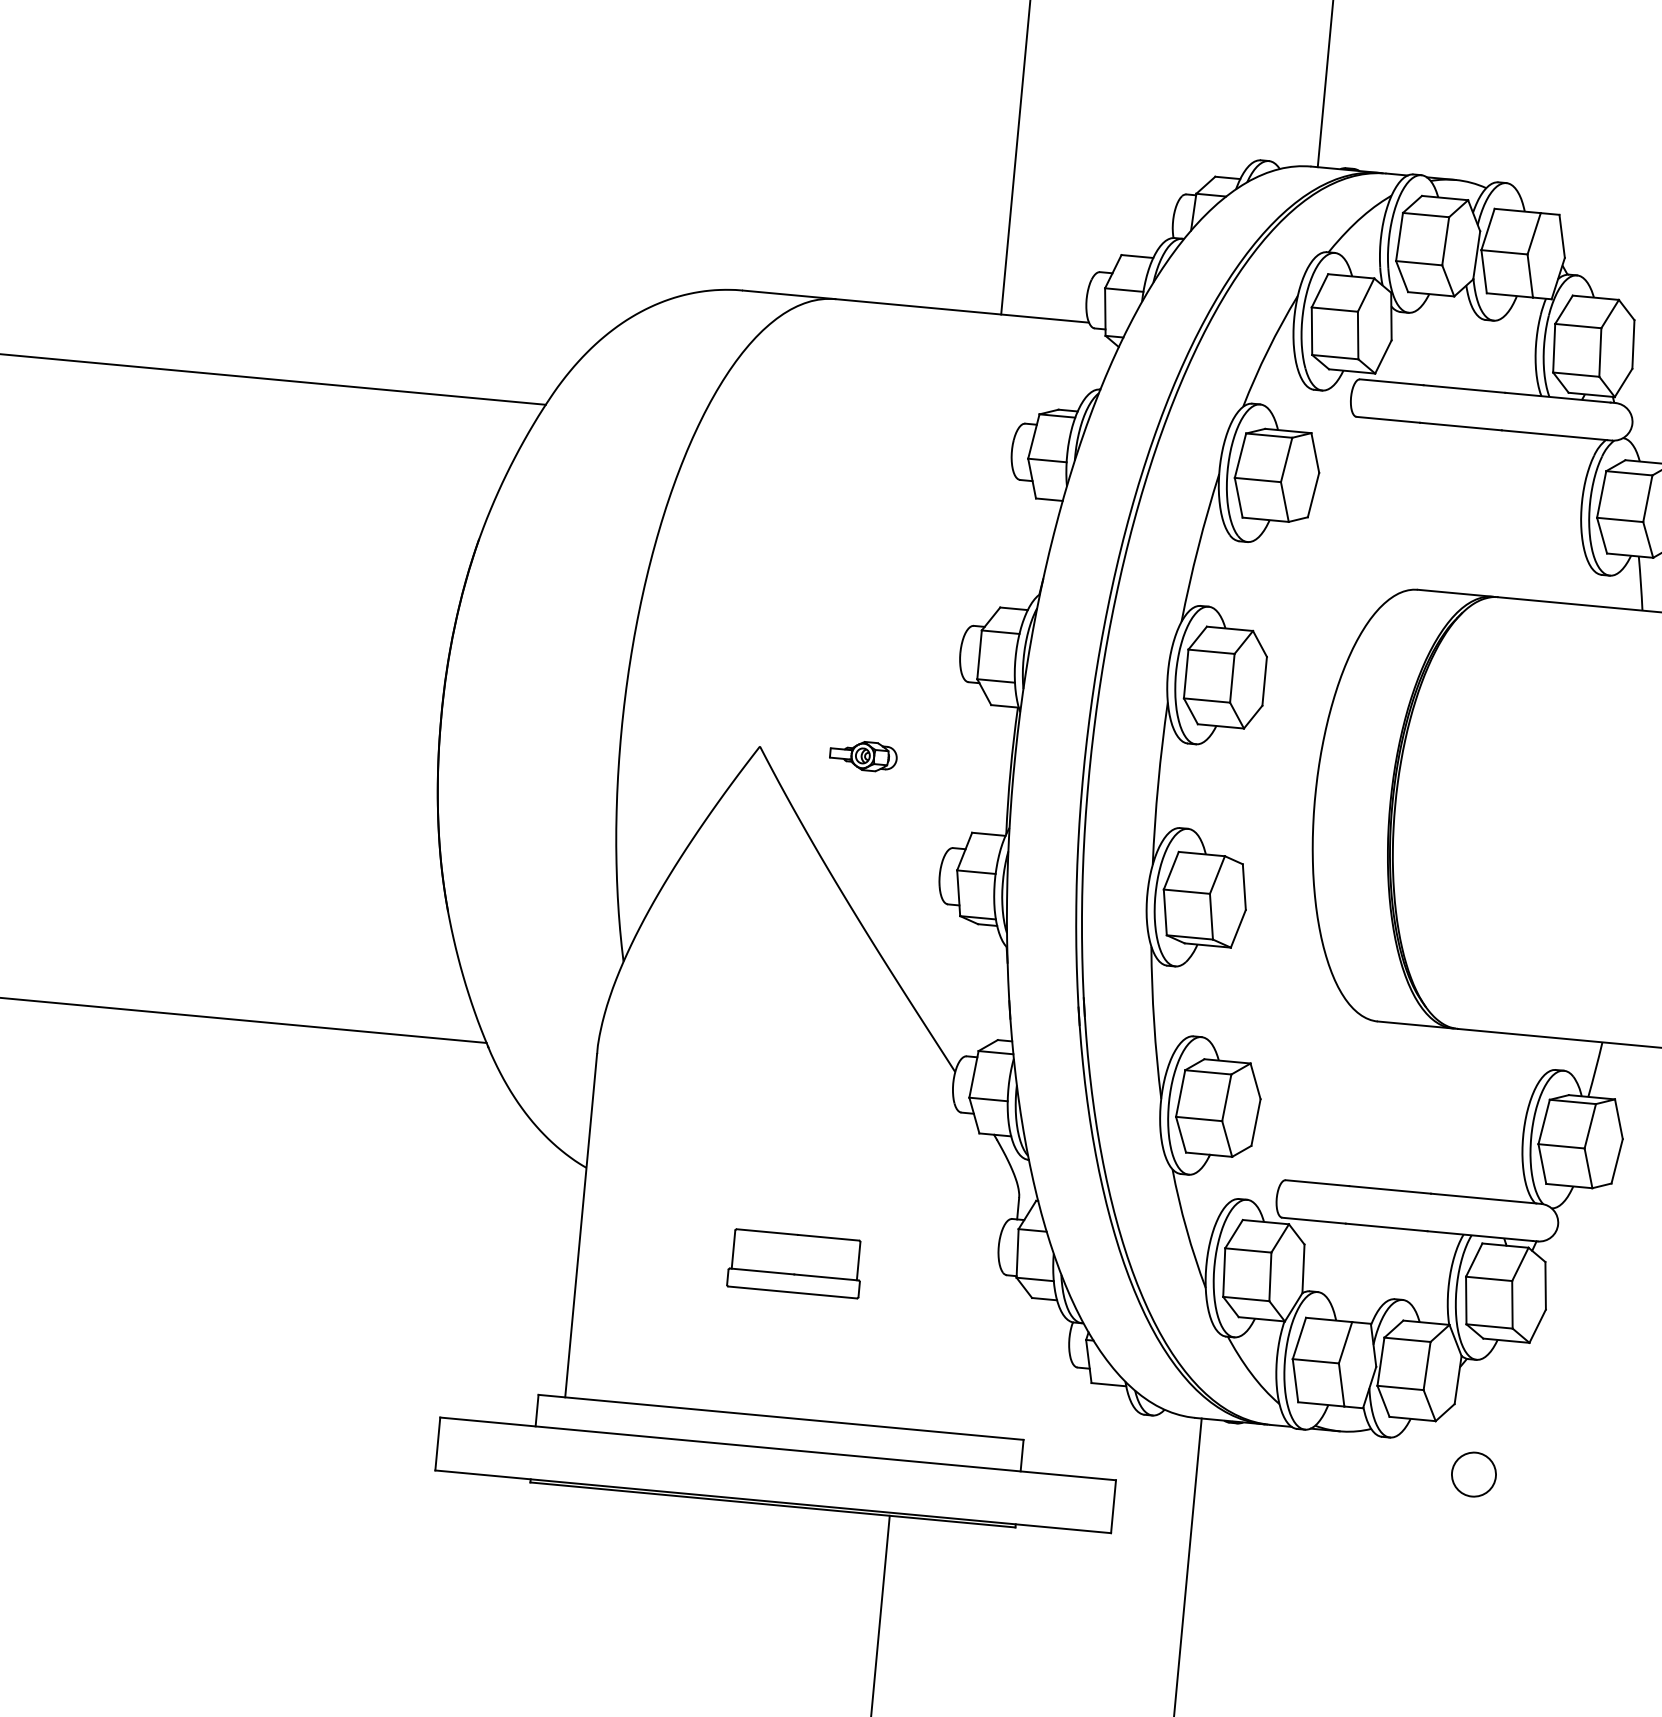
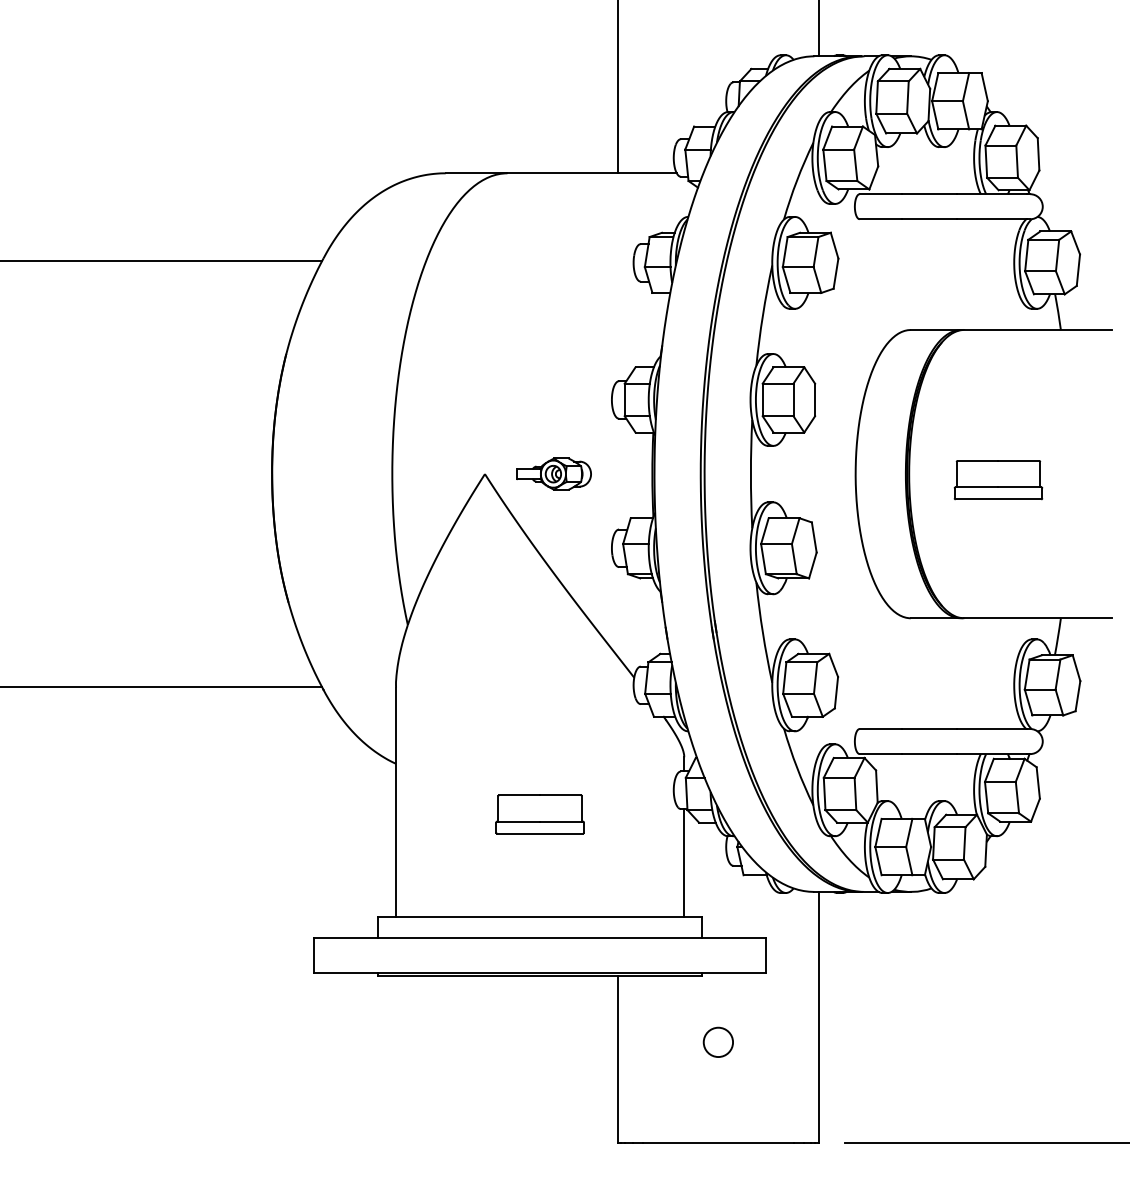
part: (862, 755) -> (553, 473), size x1.67
part: (1528, 827) -> (998, 480), added
line: (1004, 1357) -> (684, 863), added
circle: (1472, 1473) -> (717, 1041), moved

